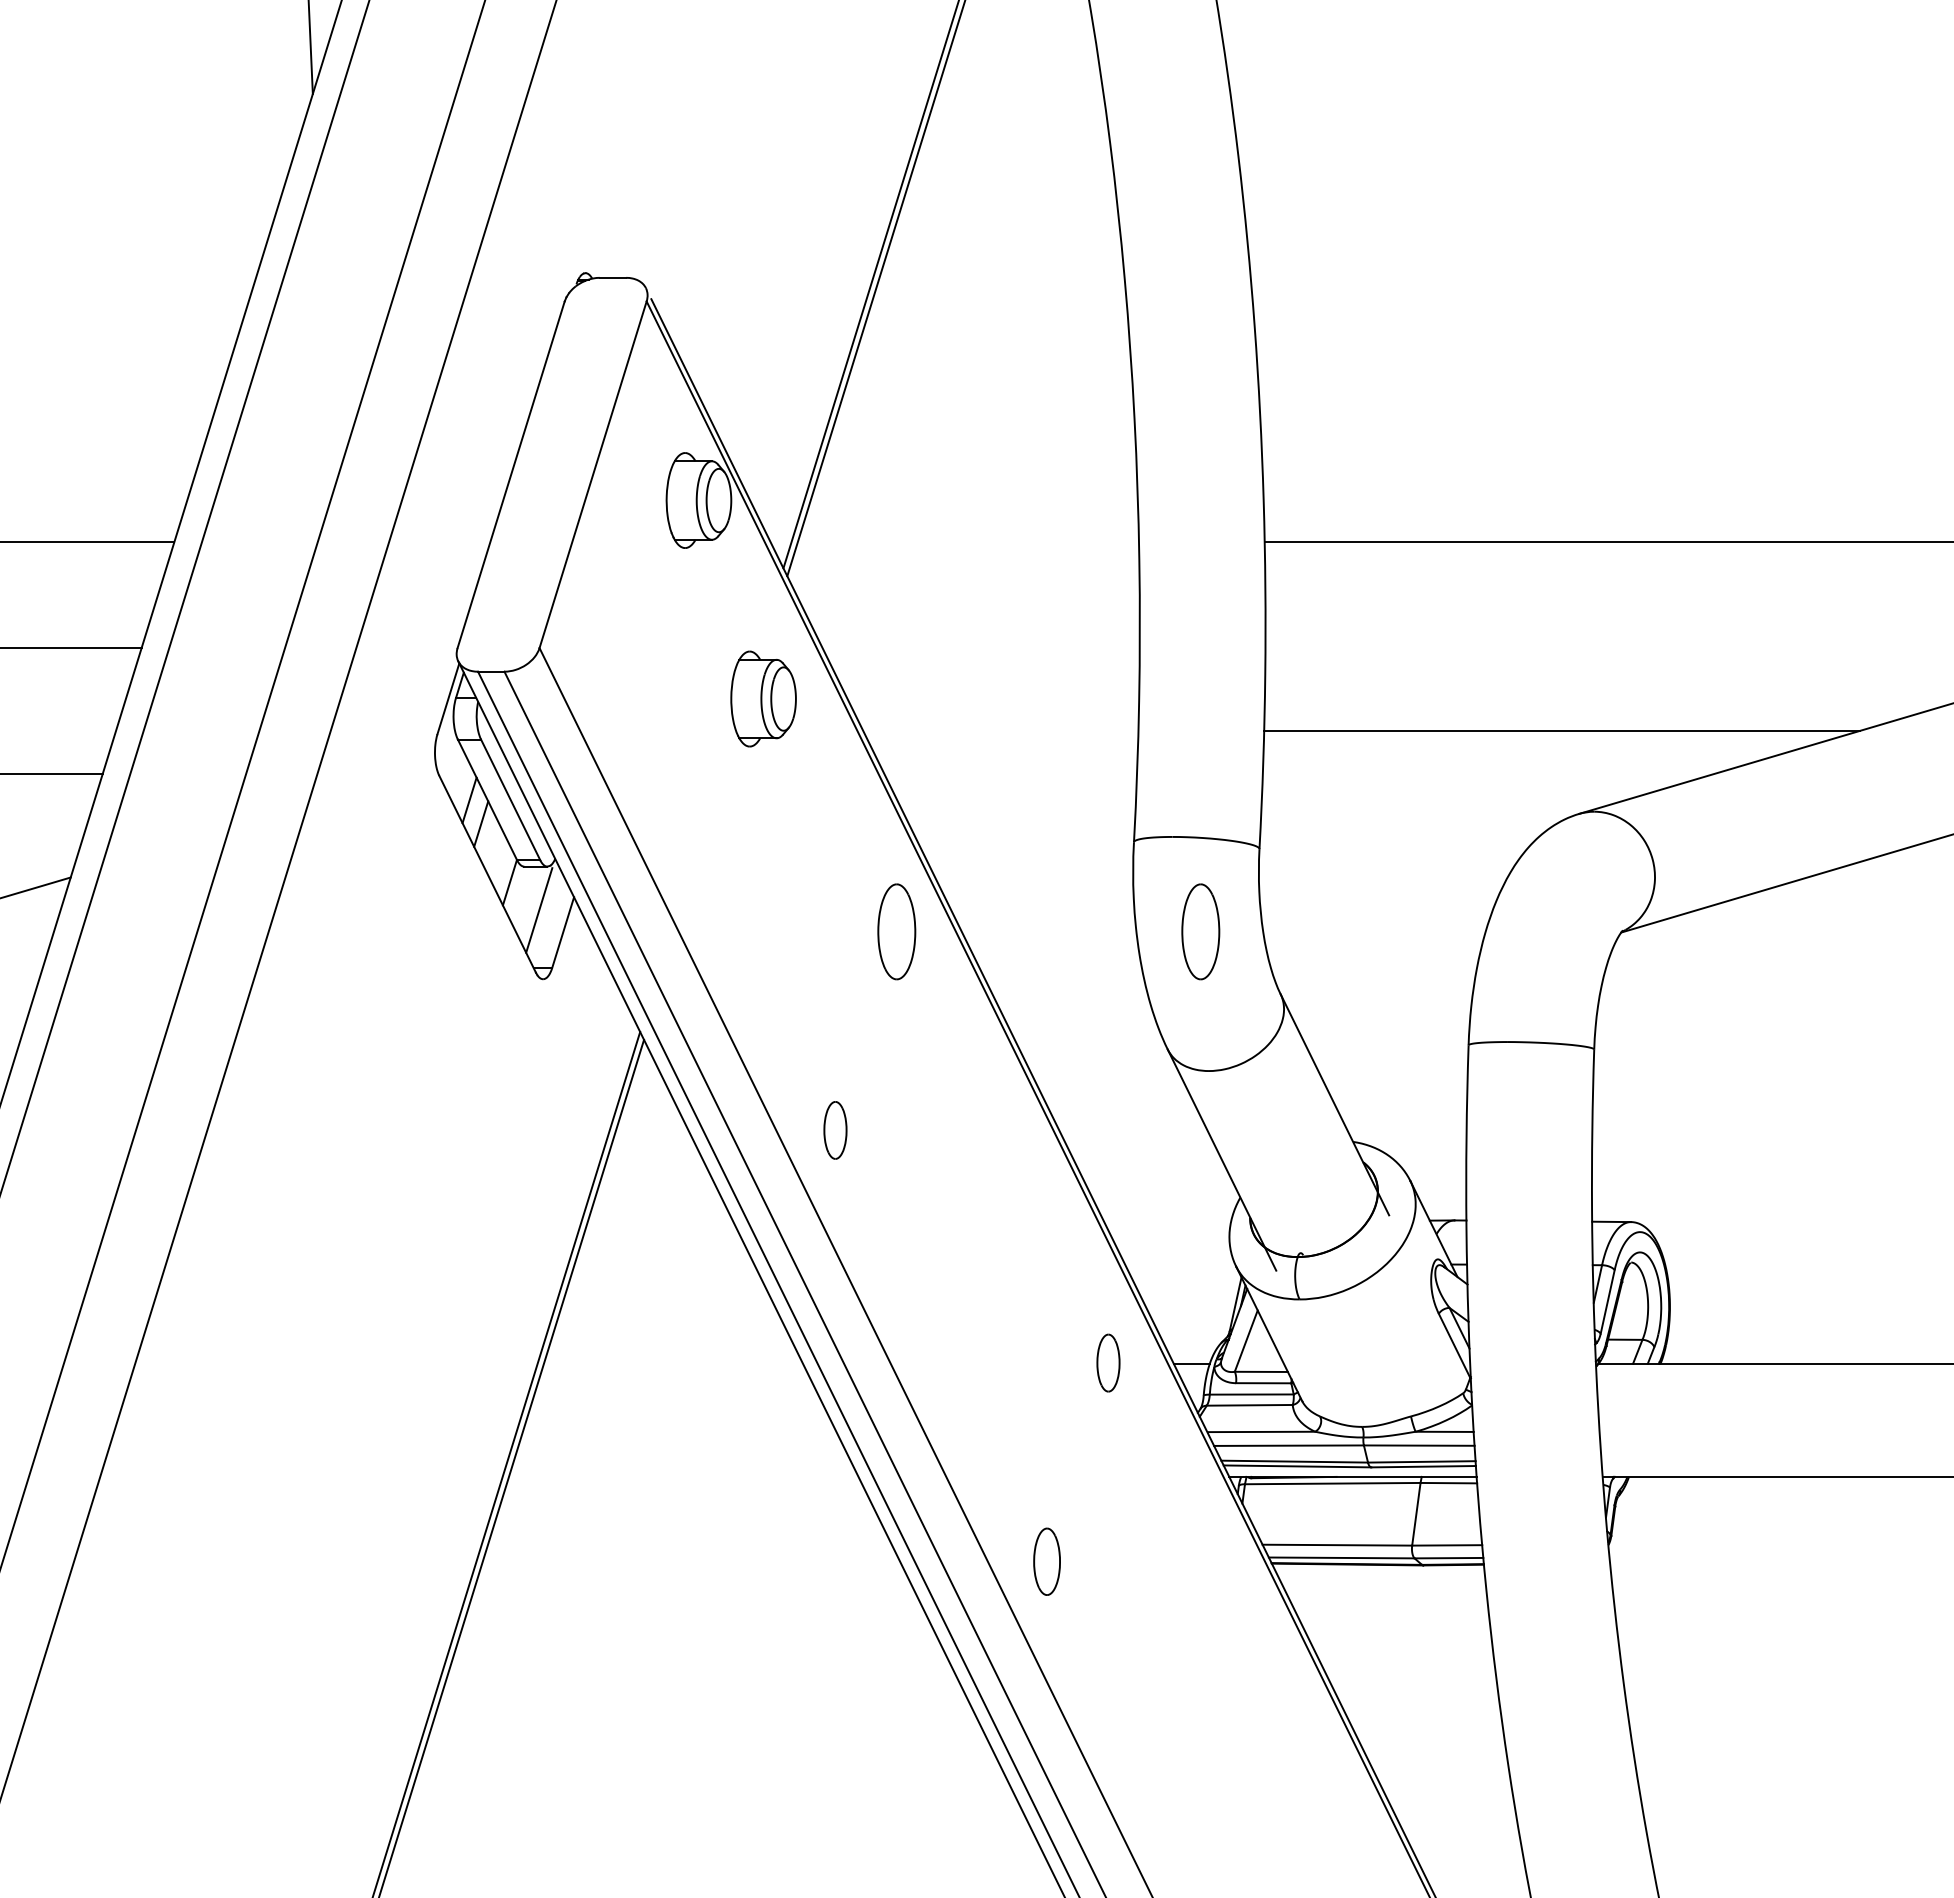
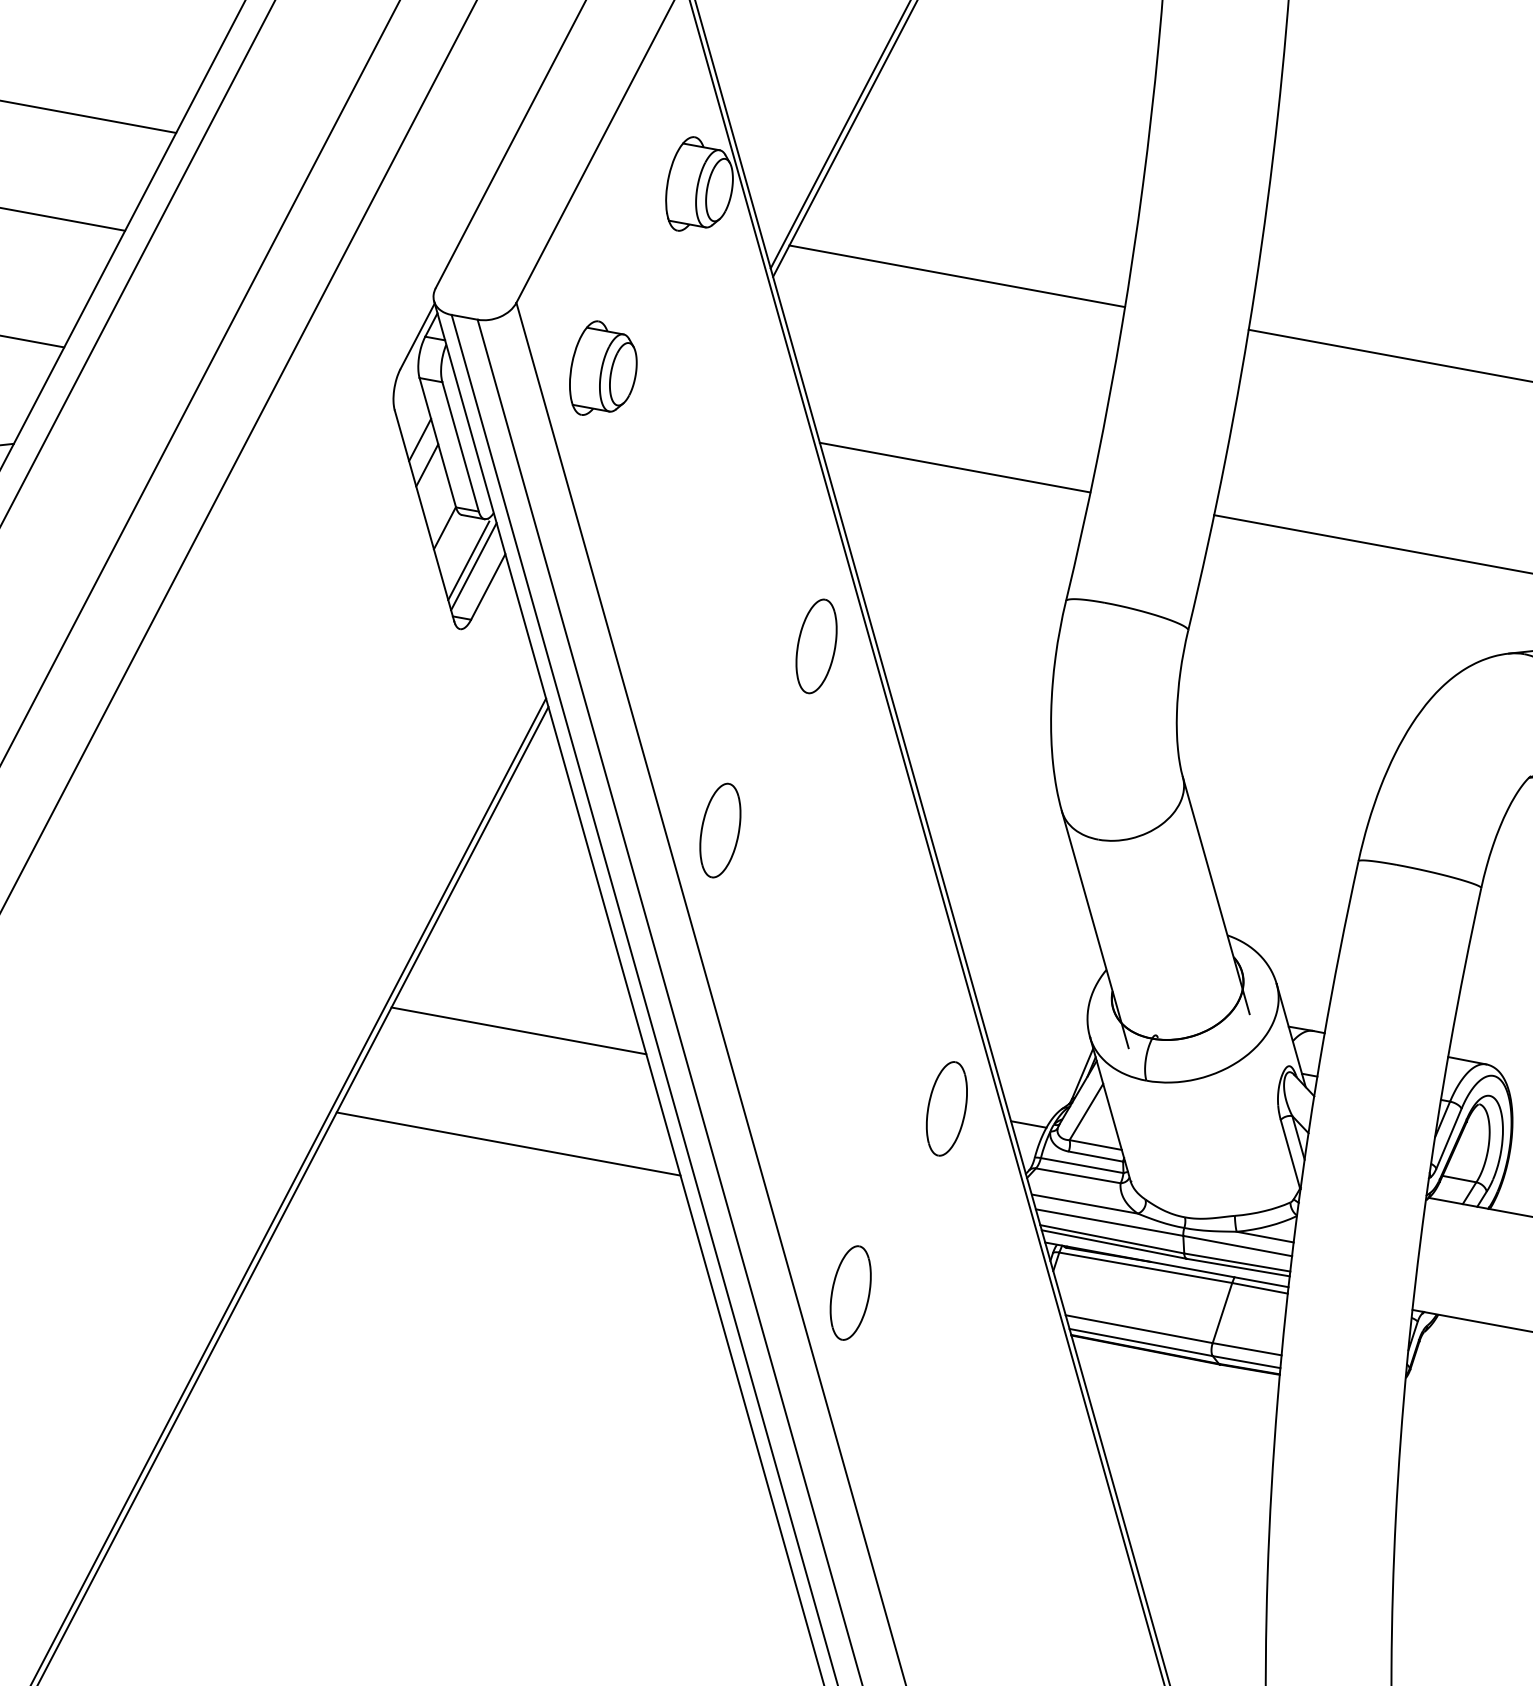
line: (967, 542) -> (956, 276), added
part: (763, 698) -> (603, 370), moved
line: (1000, 731) -> (954, 468), added
line: (544, 915) -> (473, 566), added
part: (1200, 931) -> (1115, 700), removed
part: (835, 1130) -> (720, 830), size x1.67
part: (1108, 1362) -> (947, 1108), size x1.67
line: (672, 1363) -> (518, 1030), added
line: (683, 1476) -> (508, 1143), added
part: (1046, 1561) -> (850, 1292), size x1.43

